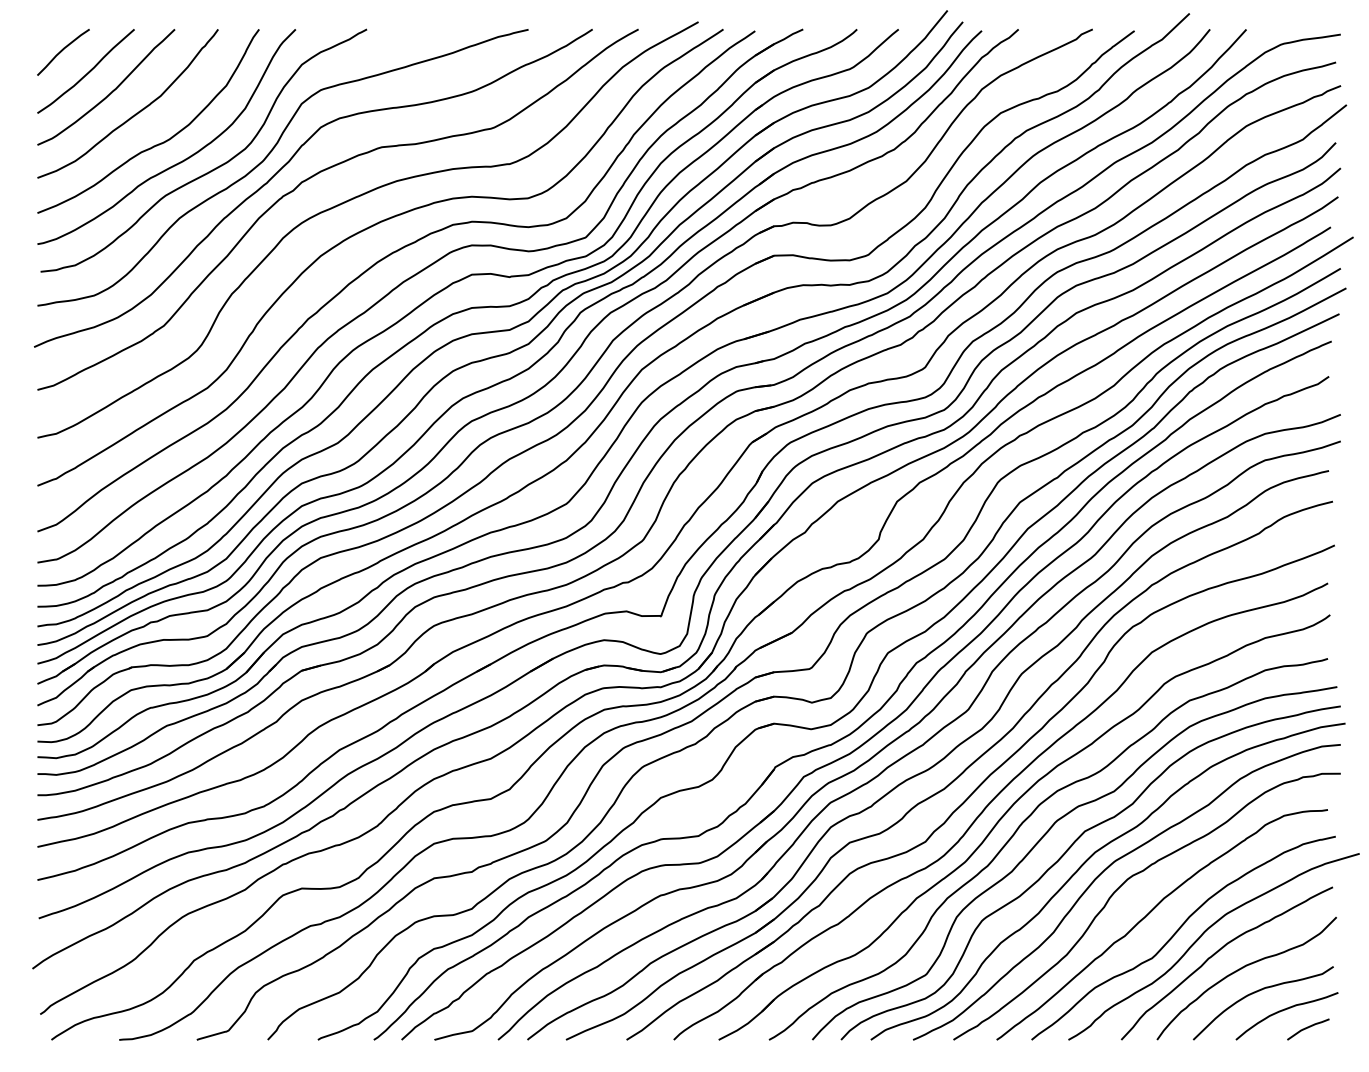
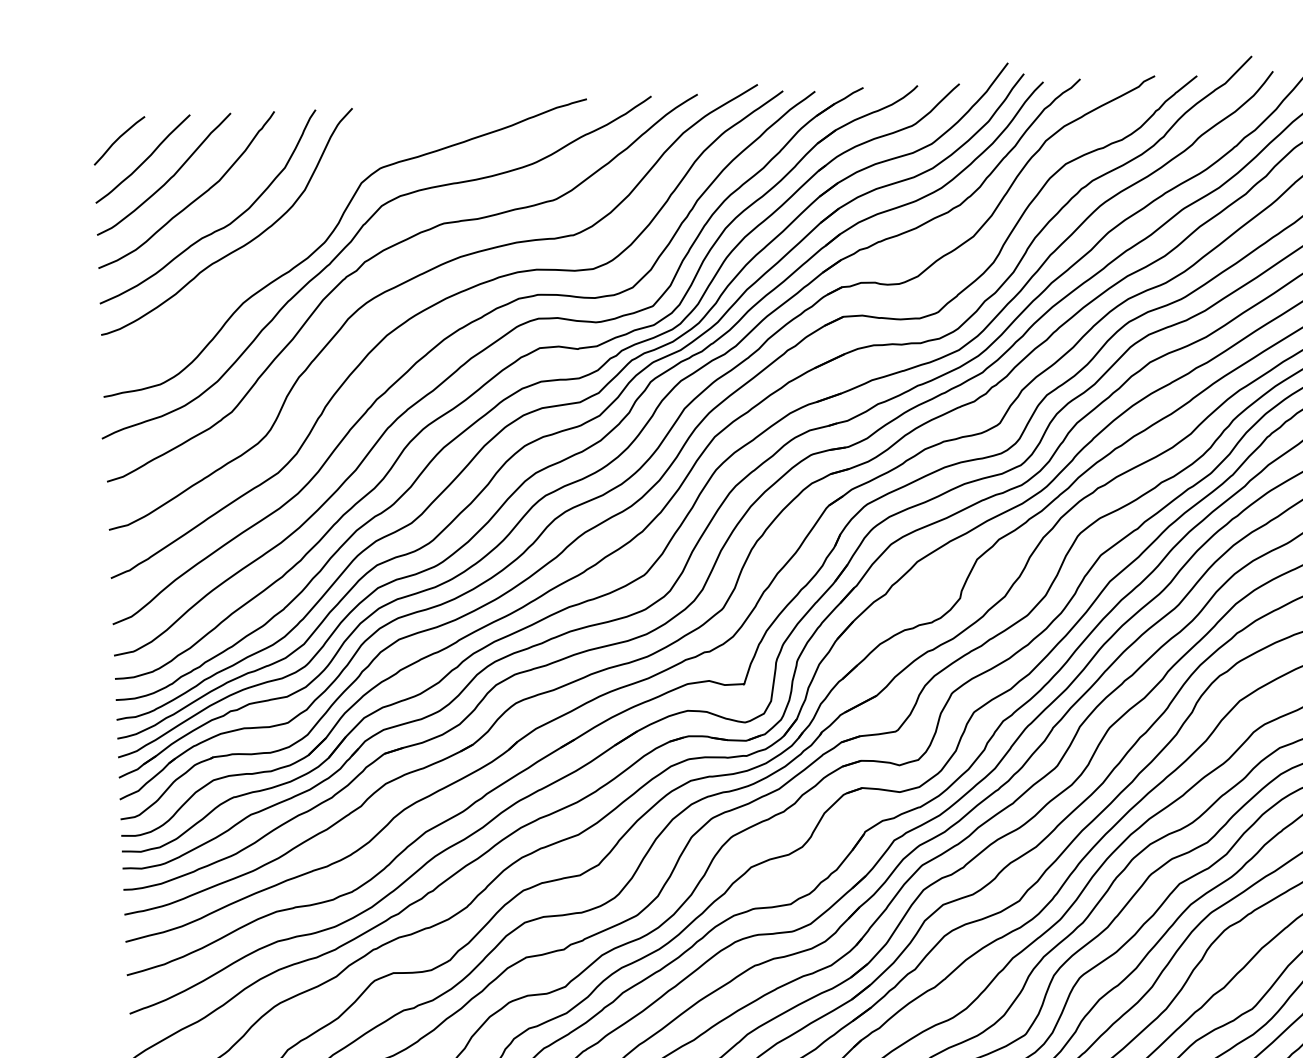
curve: (215, 167) -> (277, 250), removed

